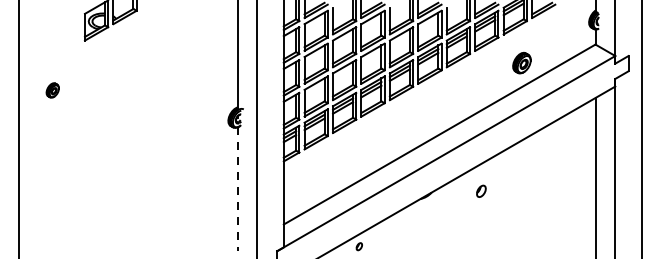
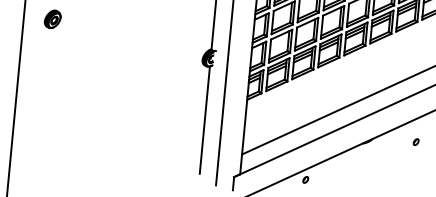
part: (52, 90) -> (52, 19), size x1.43
line: (237, 189) -> (204, 120), dashed -> solid
part: (481, 191) -> (416, 142), size x0.62

